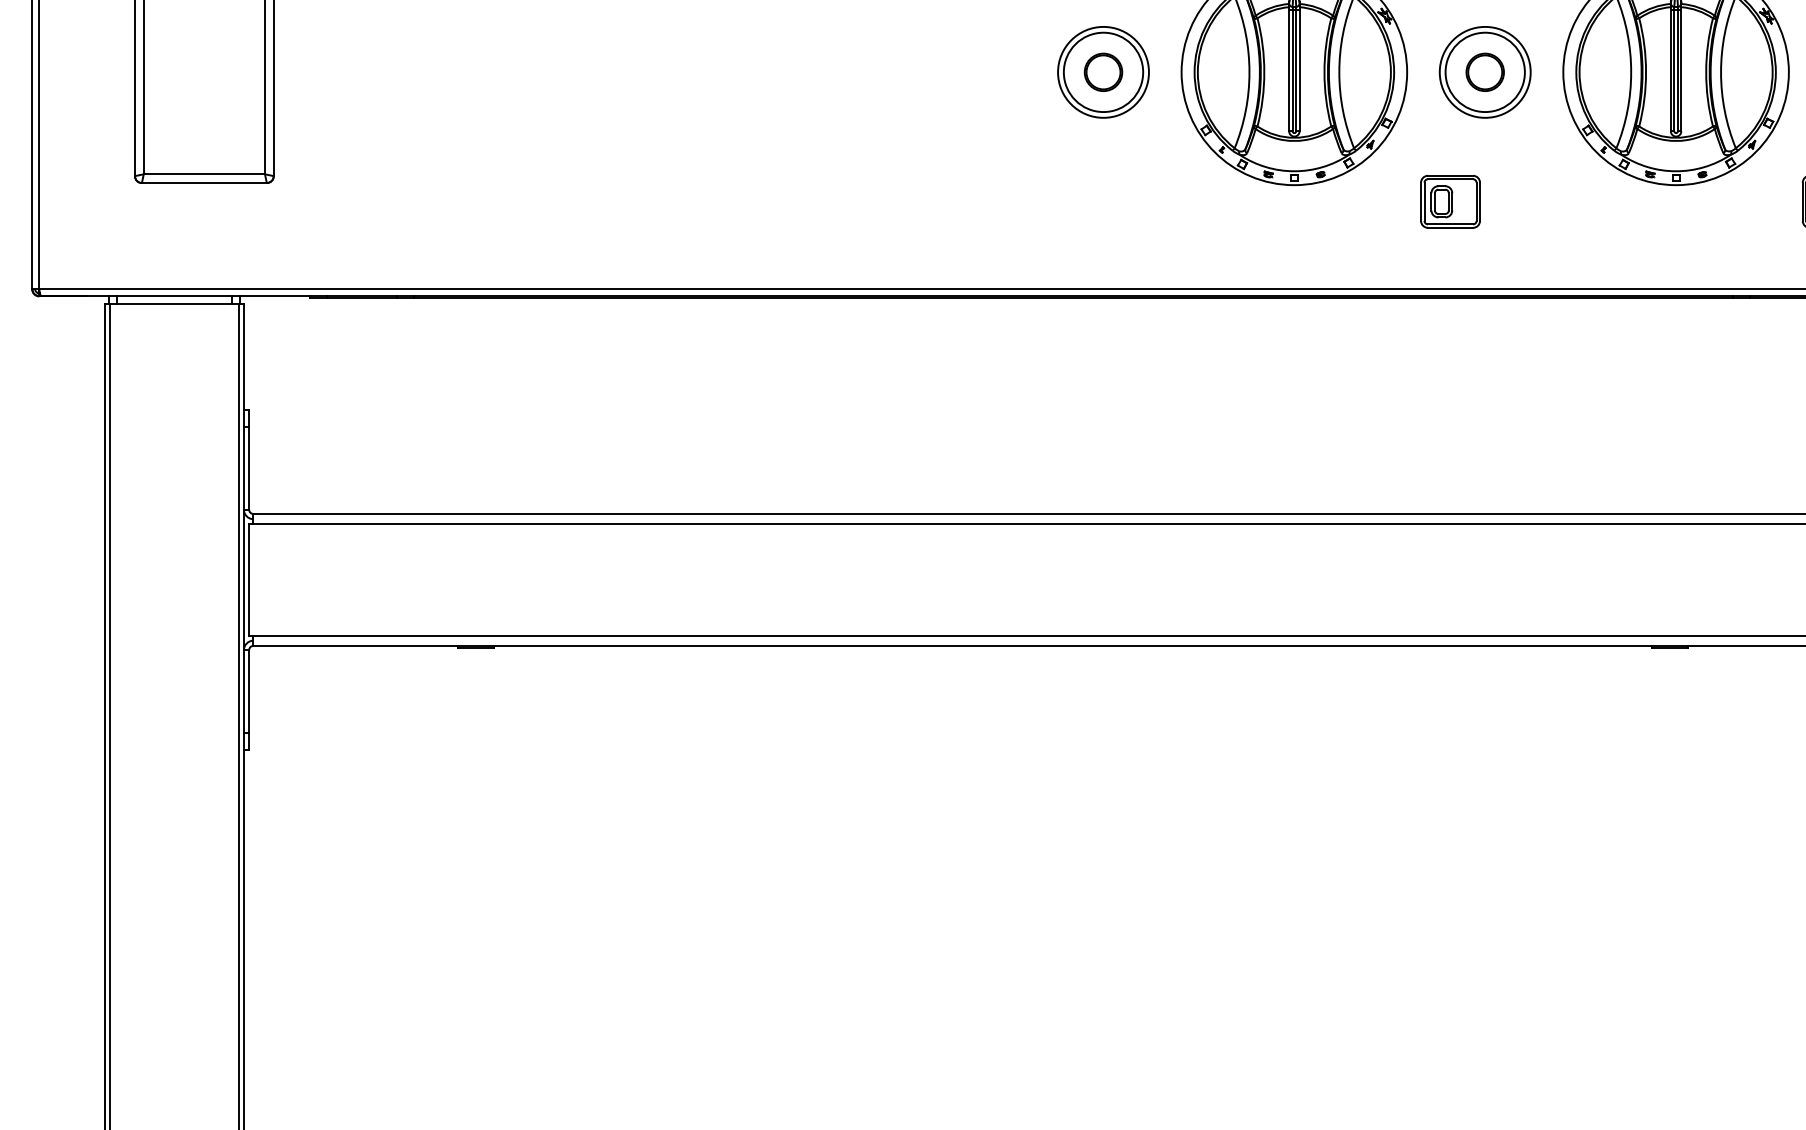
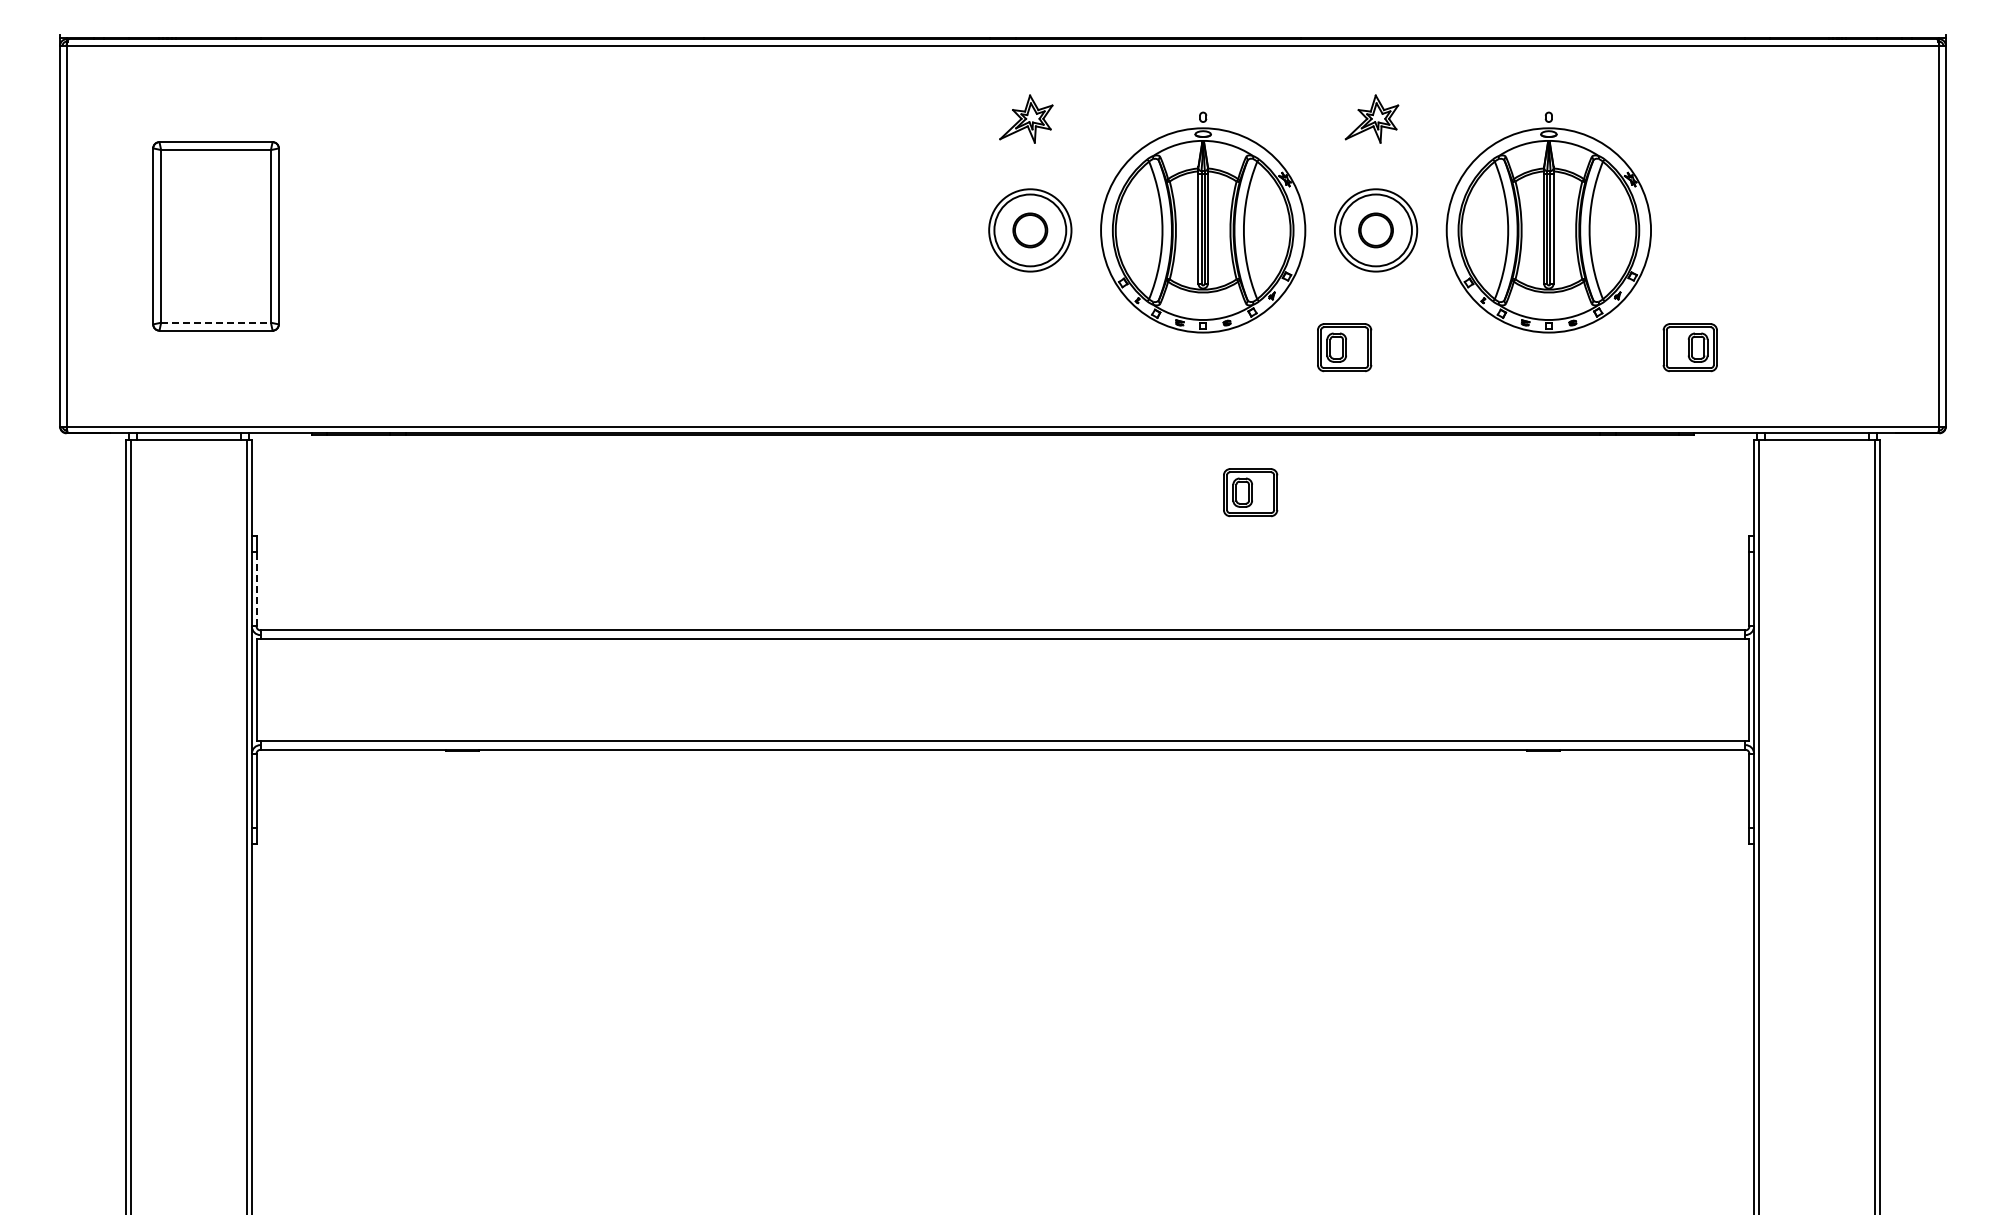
line: (204, 174) -> (216, 322), solid -> dashed
part: (1346, 361) -> (1250, 492), added
line: (249, 467) -> (256, 588), solid -> dashed

